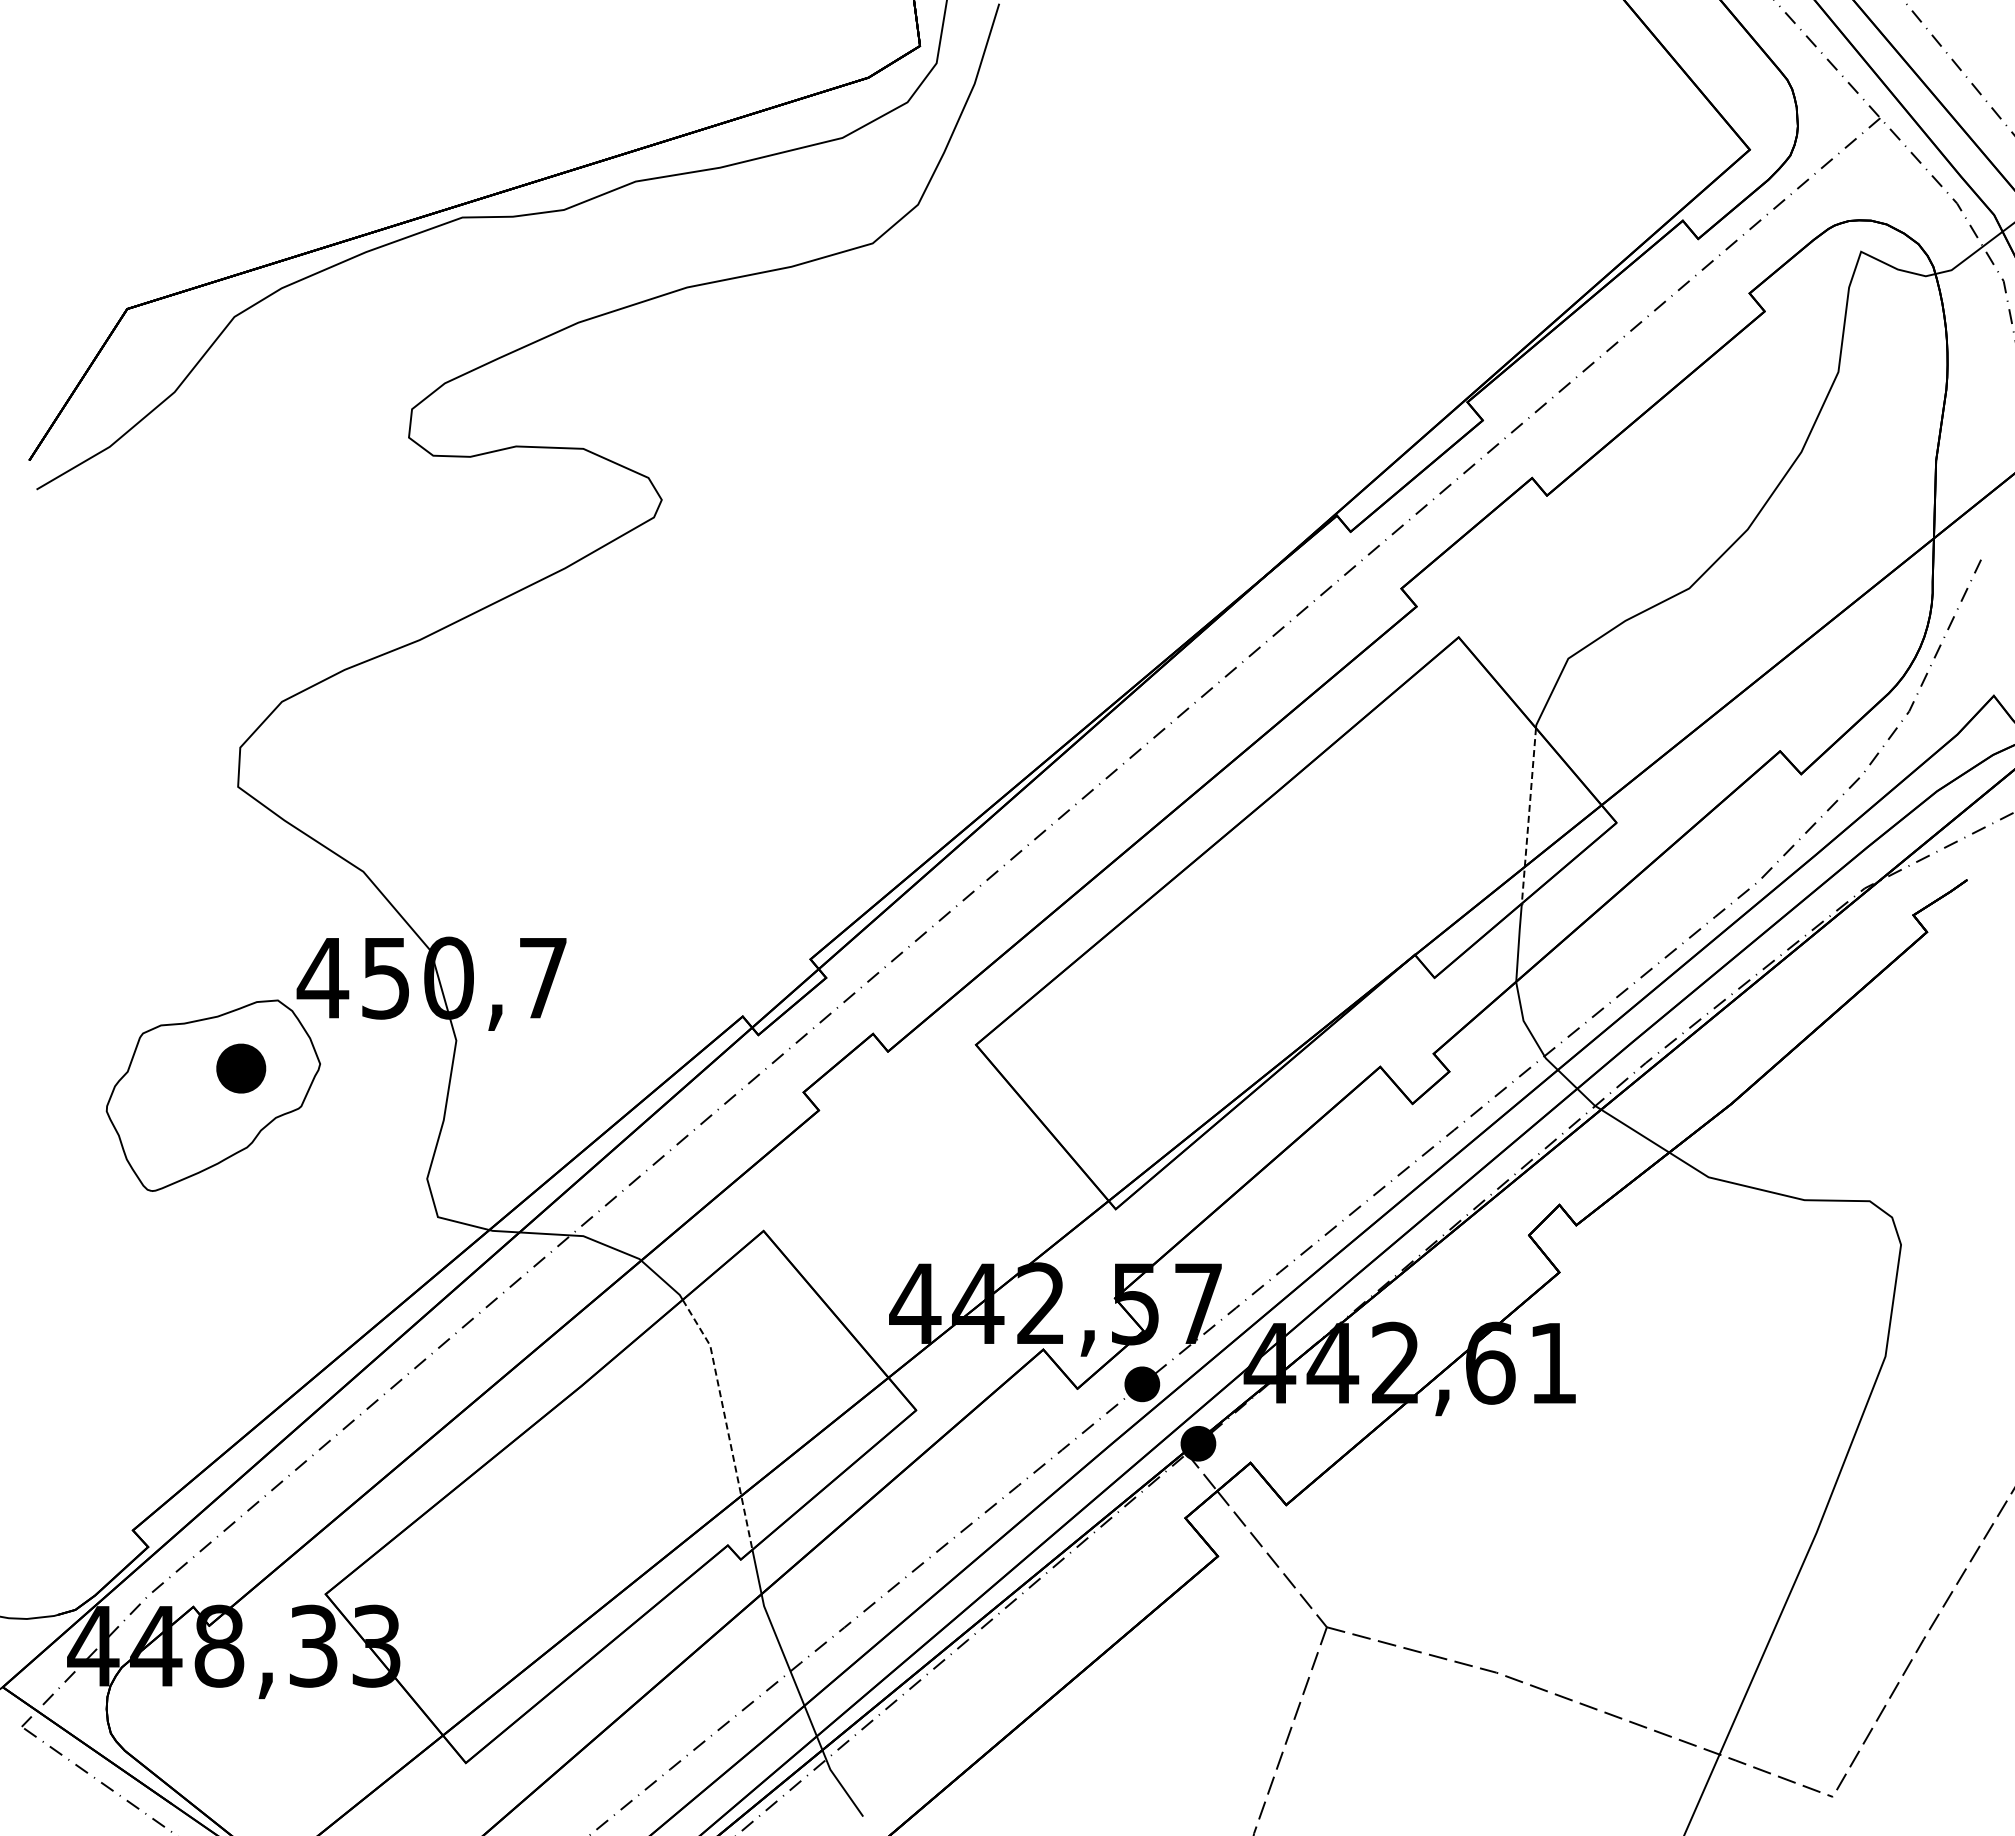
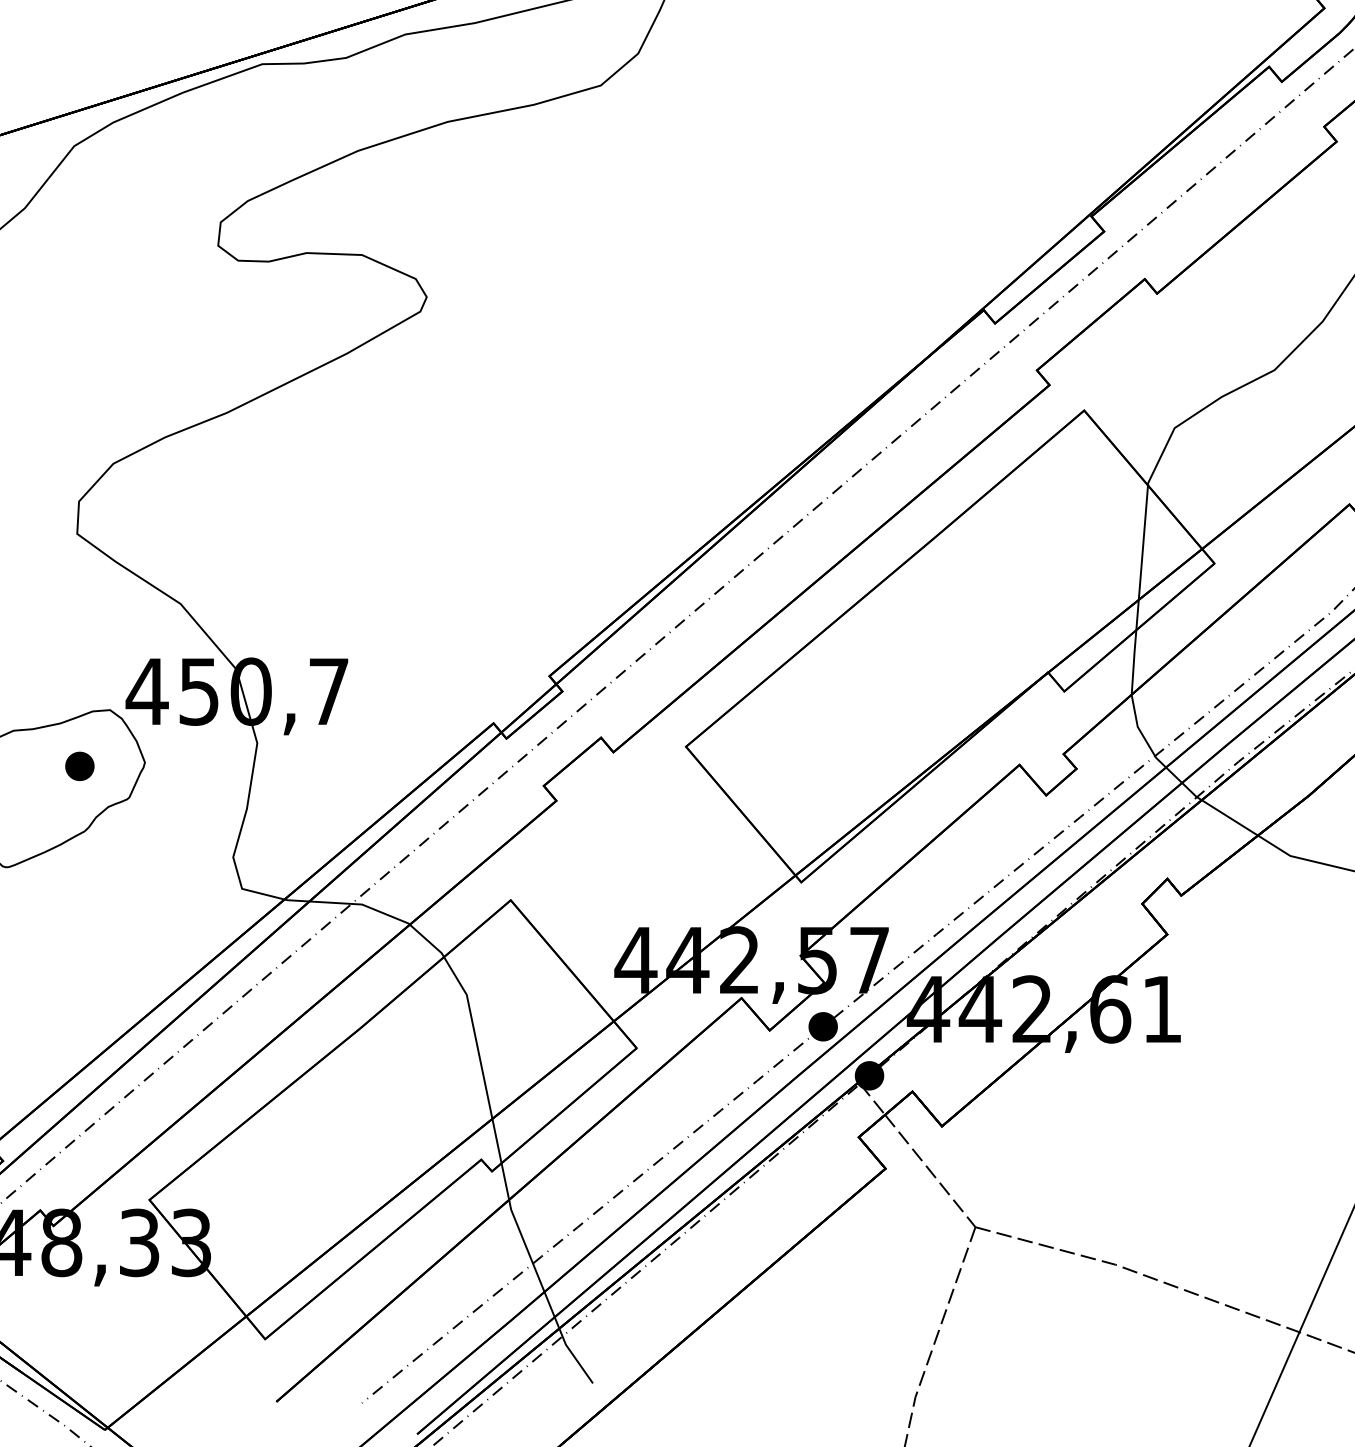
line: (1528, 816) -> (1141, 558), dashed -> solid
part: (241, 1068) -> (80, 766), size x0.71
line: (725, 1420) -> (479, 1056), dashed -> solid

